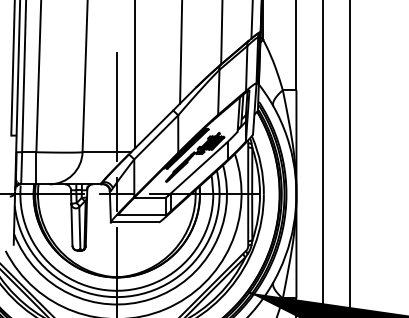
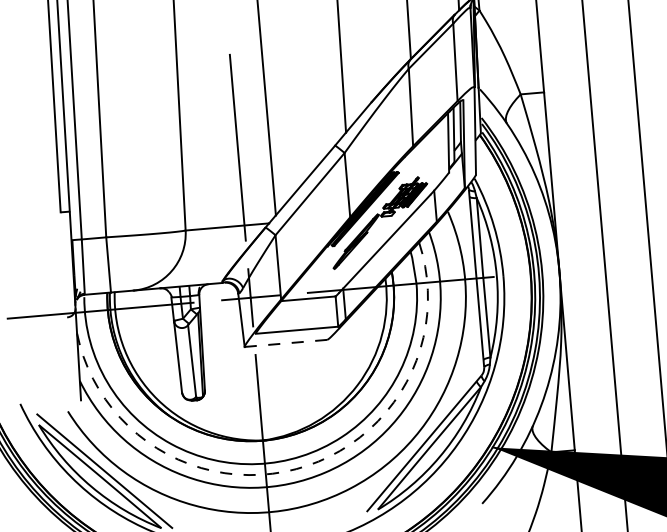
line: (134, 222) -> (285, 343), solid -> dashed
arc: (134, 295) -> (295, 469), solid -> dashed

